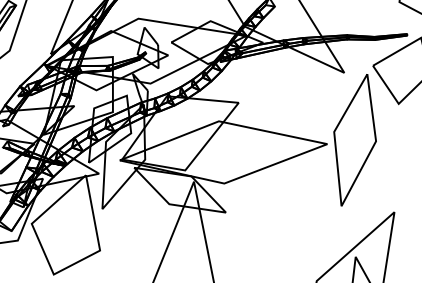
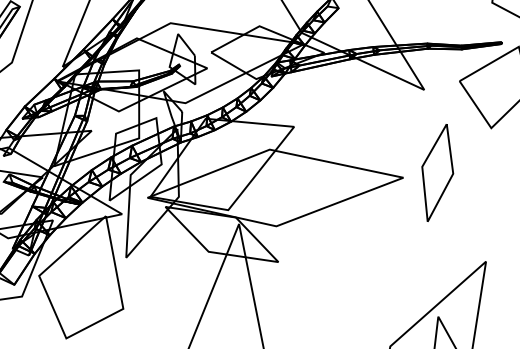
part: (355, 139) -> (437, 172), size x0.6

